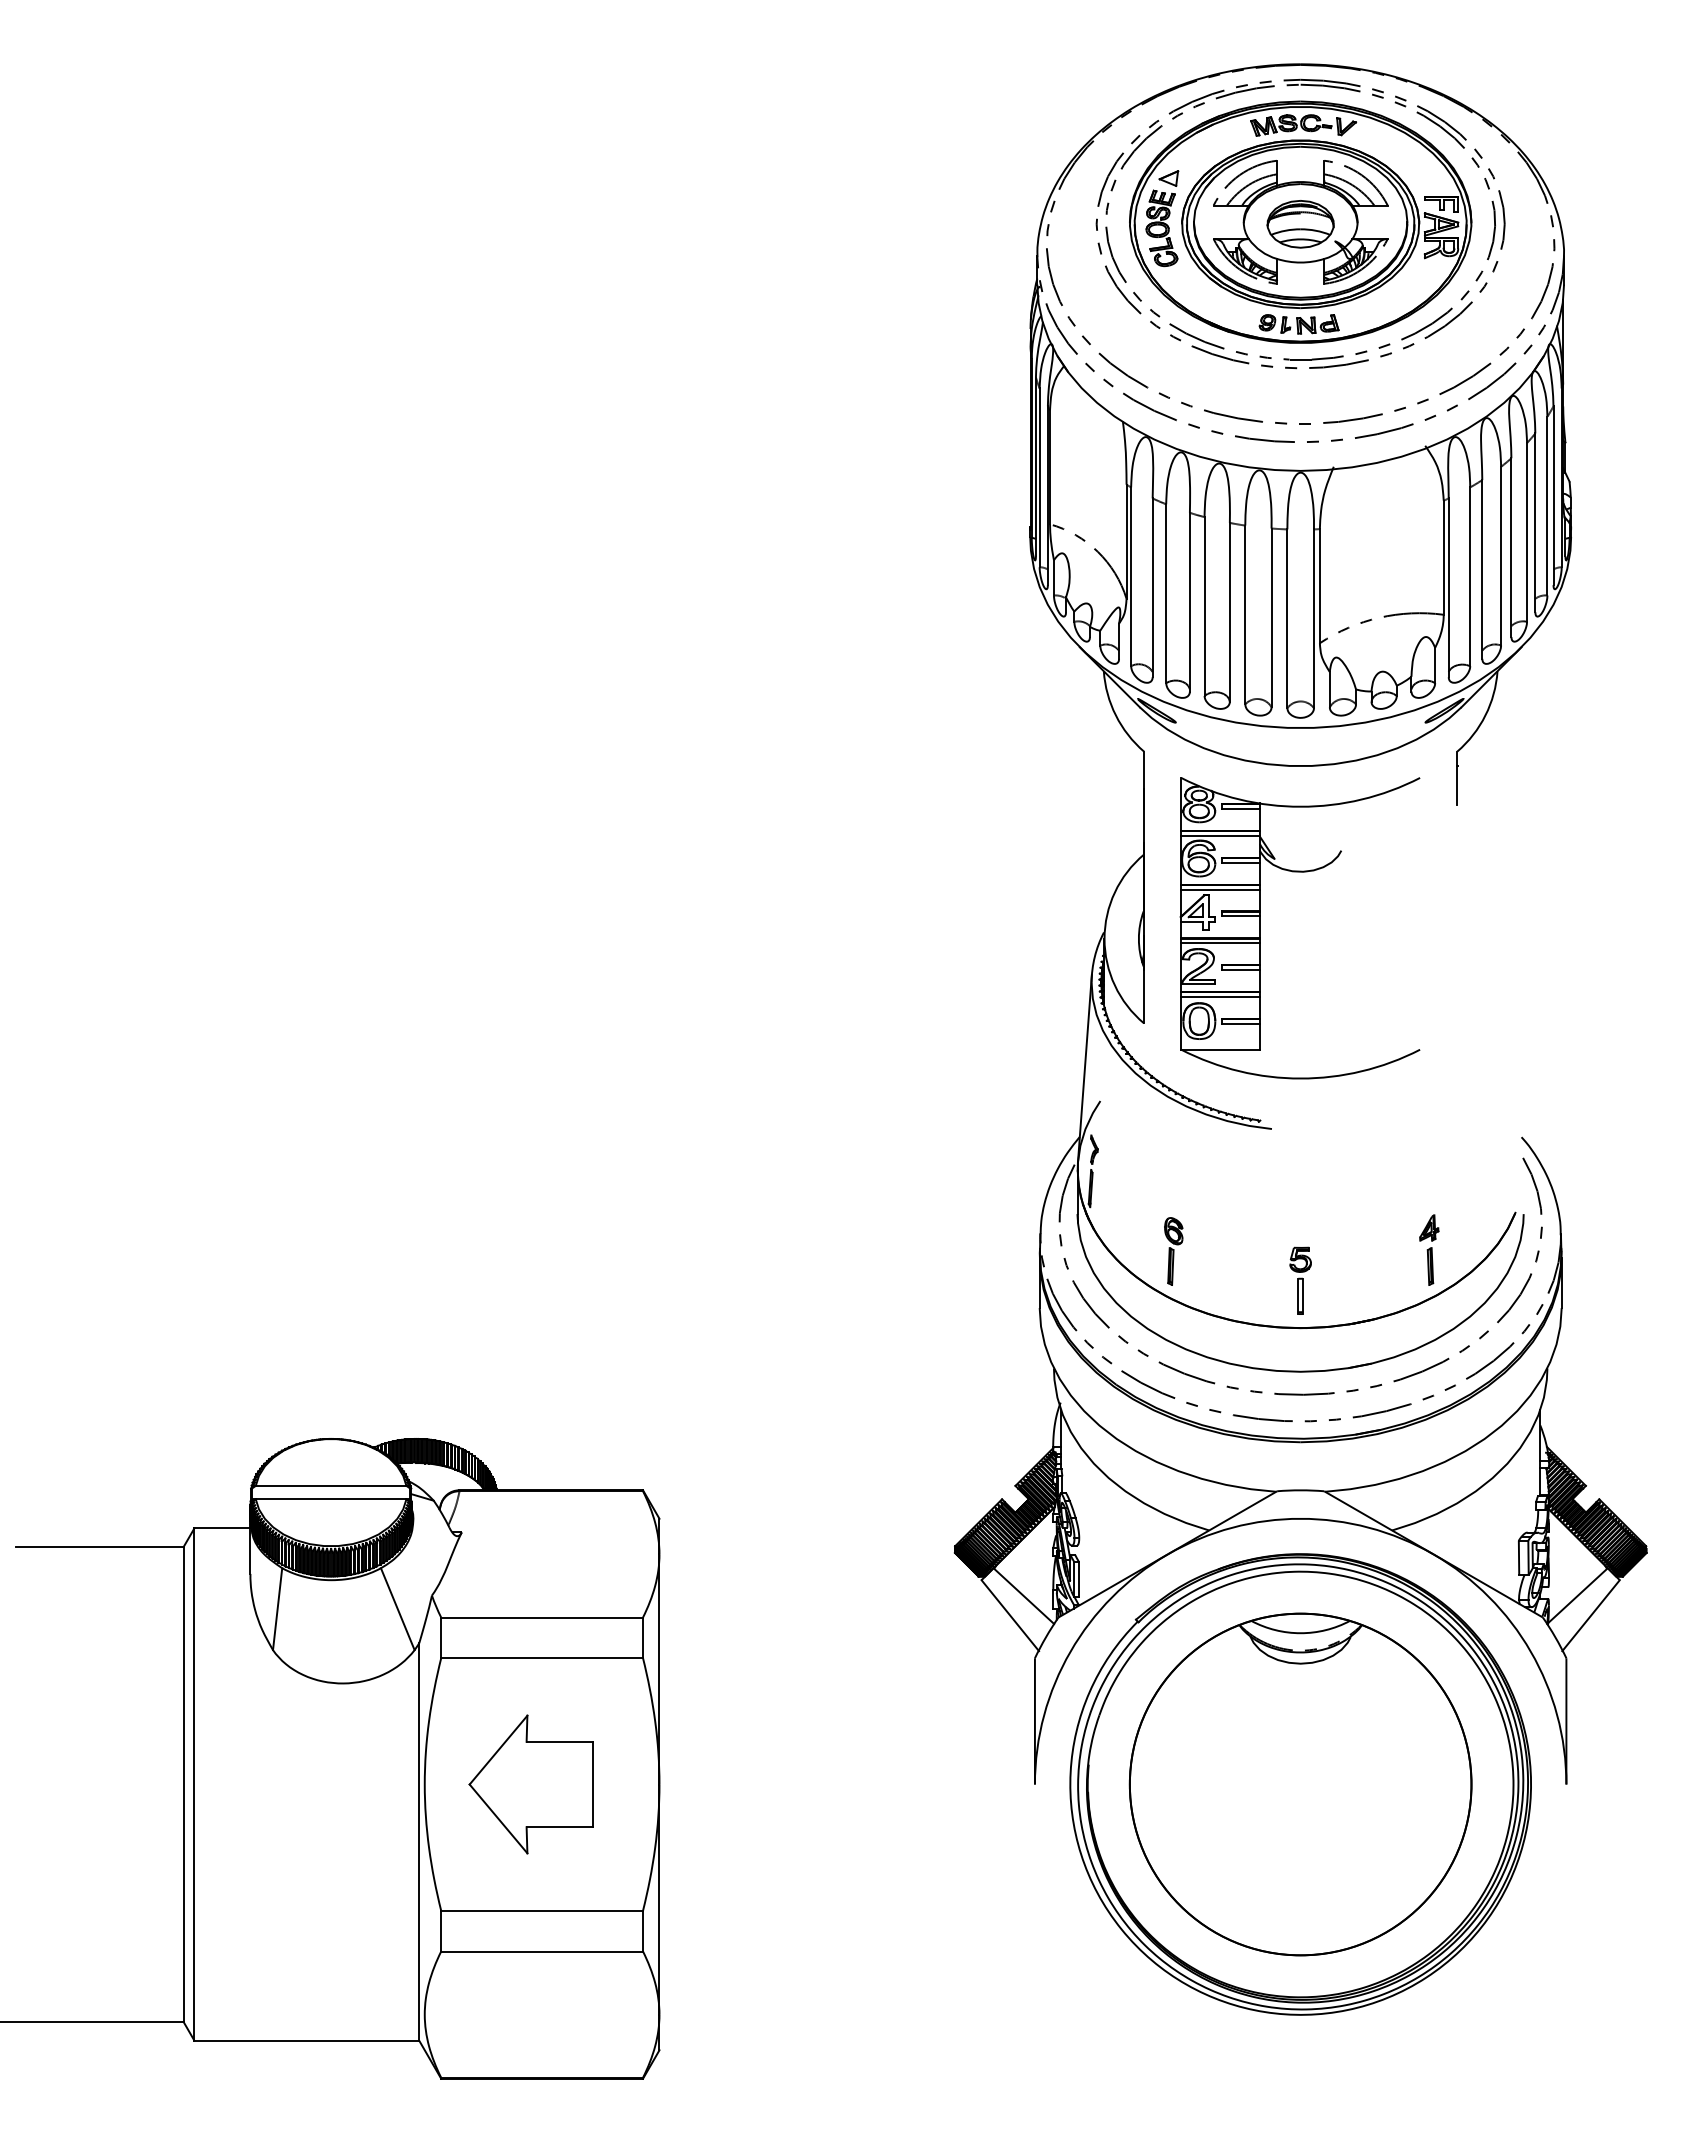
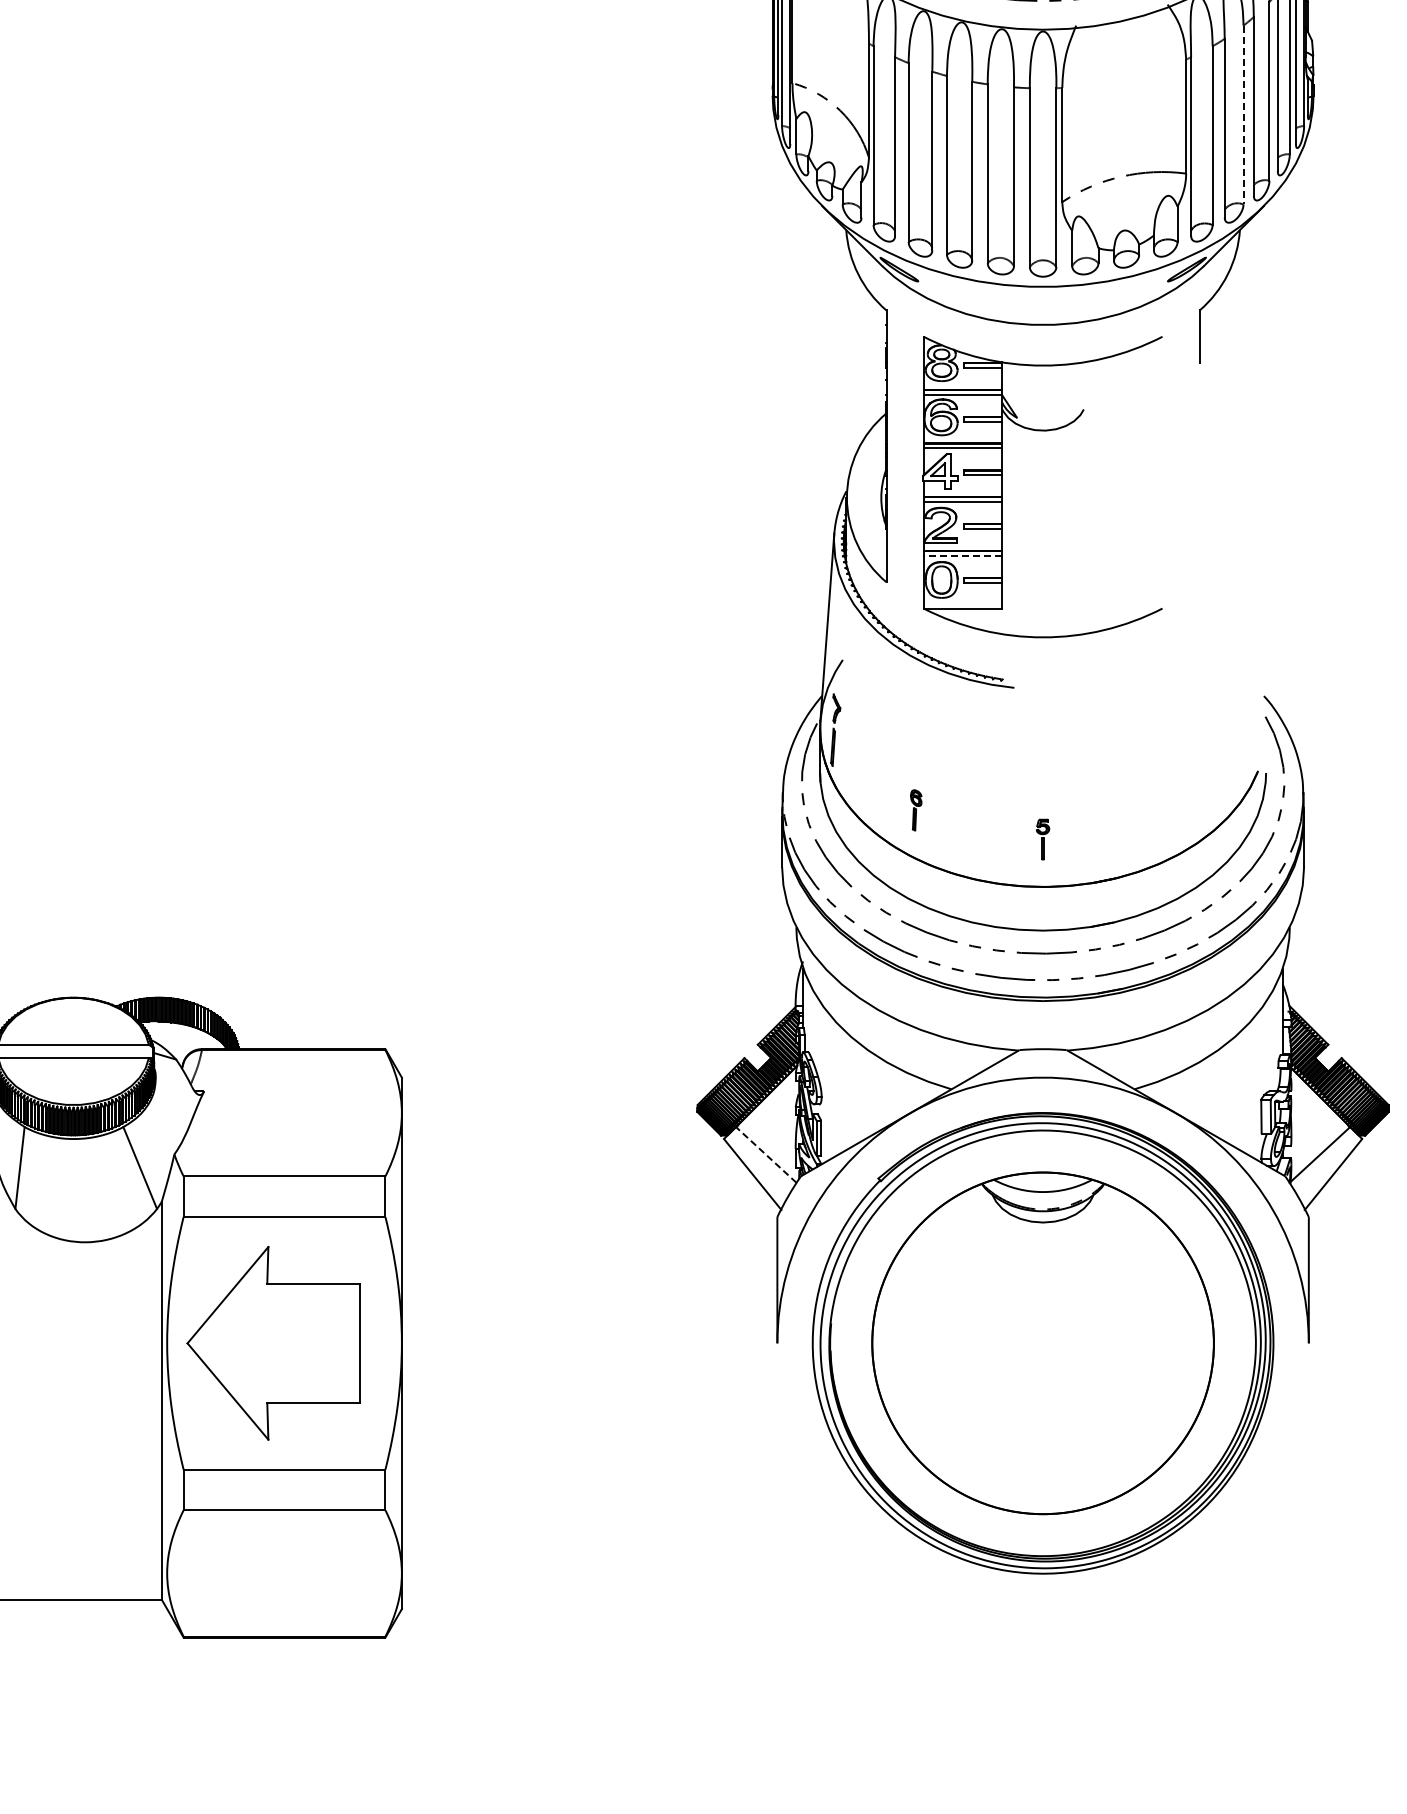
line: (1501, 556) -> (1243, 115), solid -> dashed
line: (1220, 997) -> (962, 556), solid -> dashed
part: (1429, 1249) -> (1171, 808), removed
part: (1173, 1251) -> (915, 810), size x0.6
part: (1300, 1280) -> (1042, 839), size x0.6
line: (1023, 1595) -> (765, 1154), solid -> dashed
part: (530, 1784) -> (272, 1343), size x1.4

